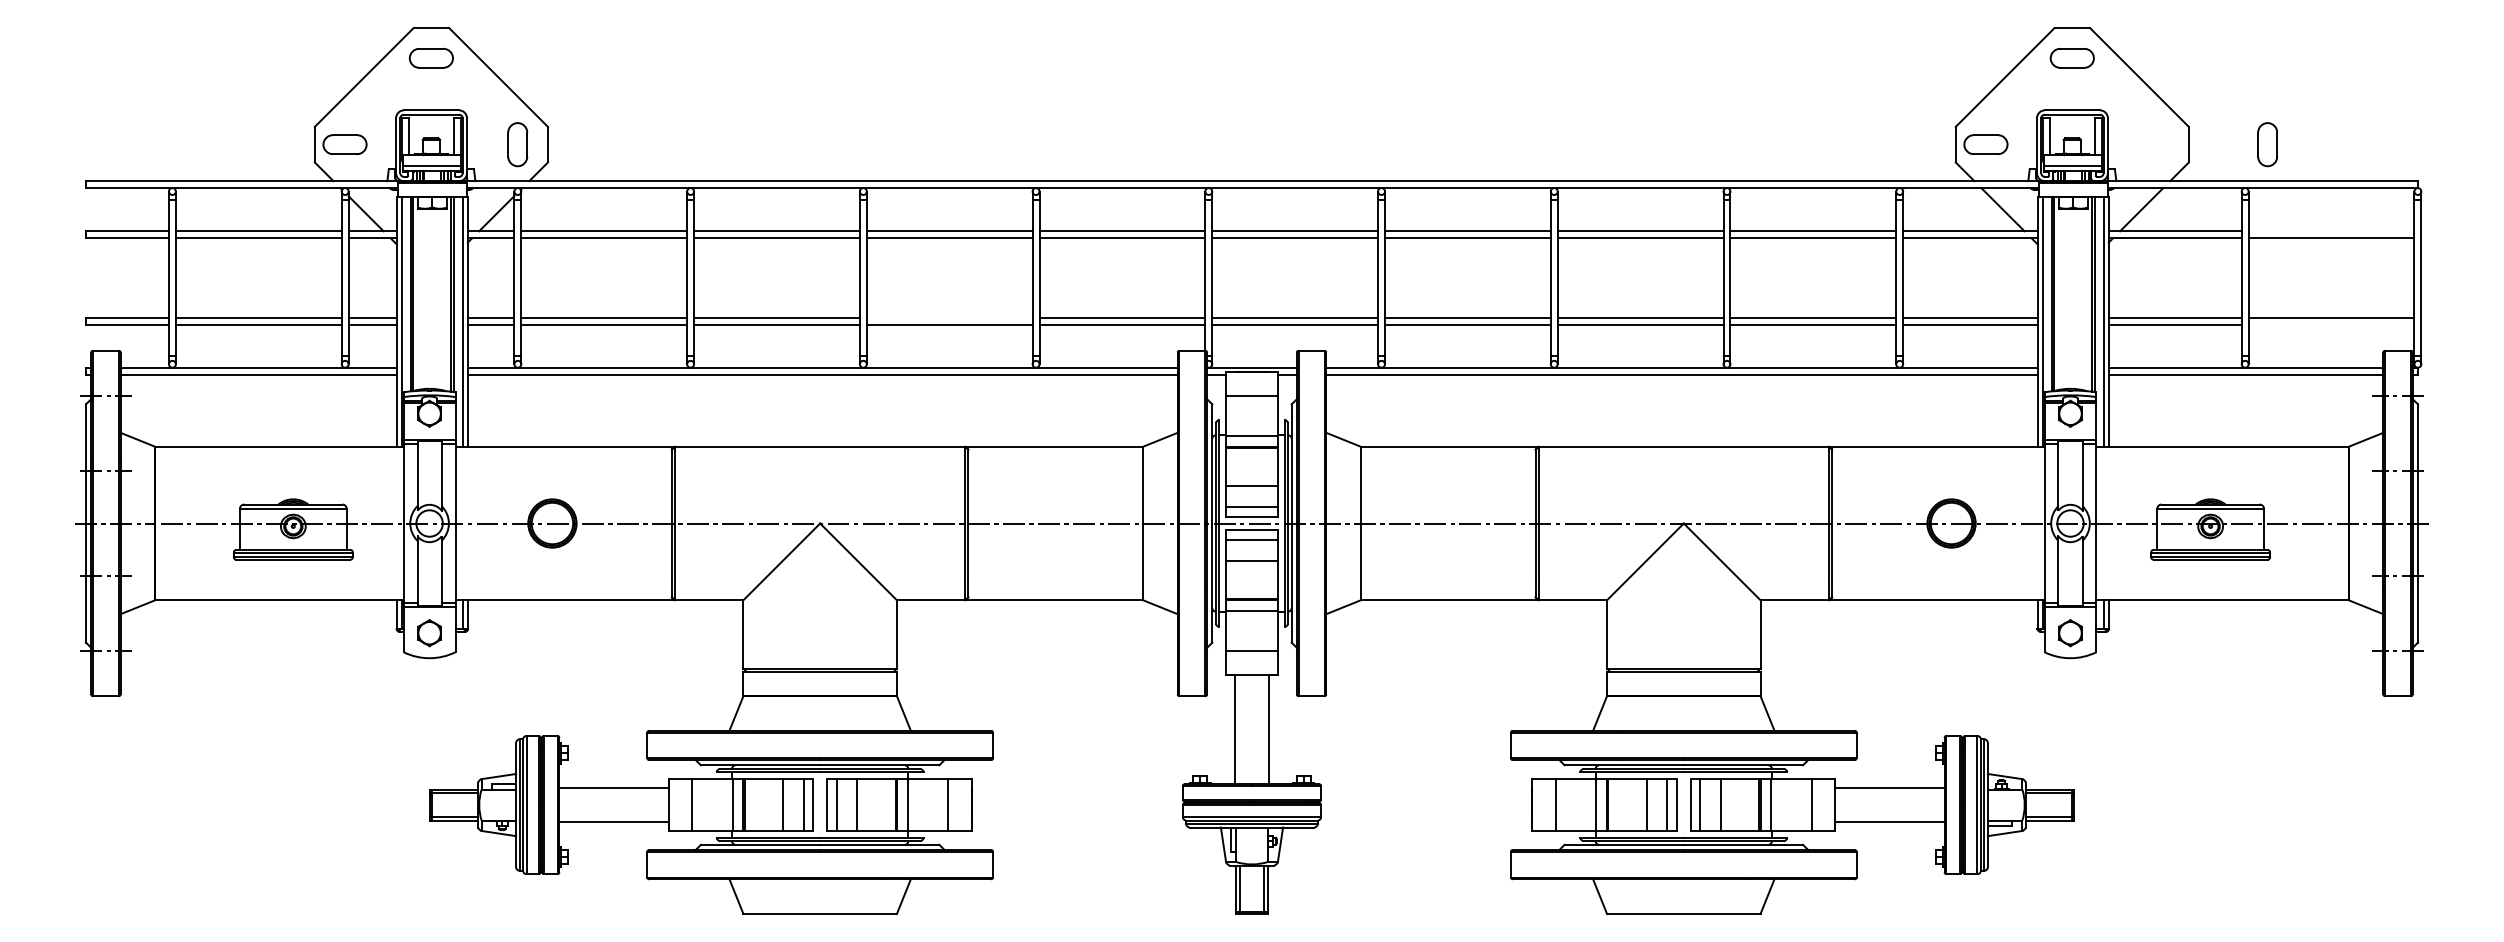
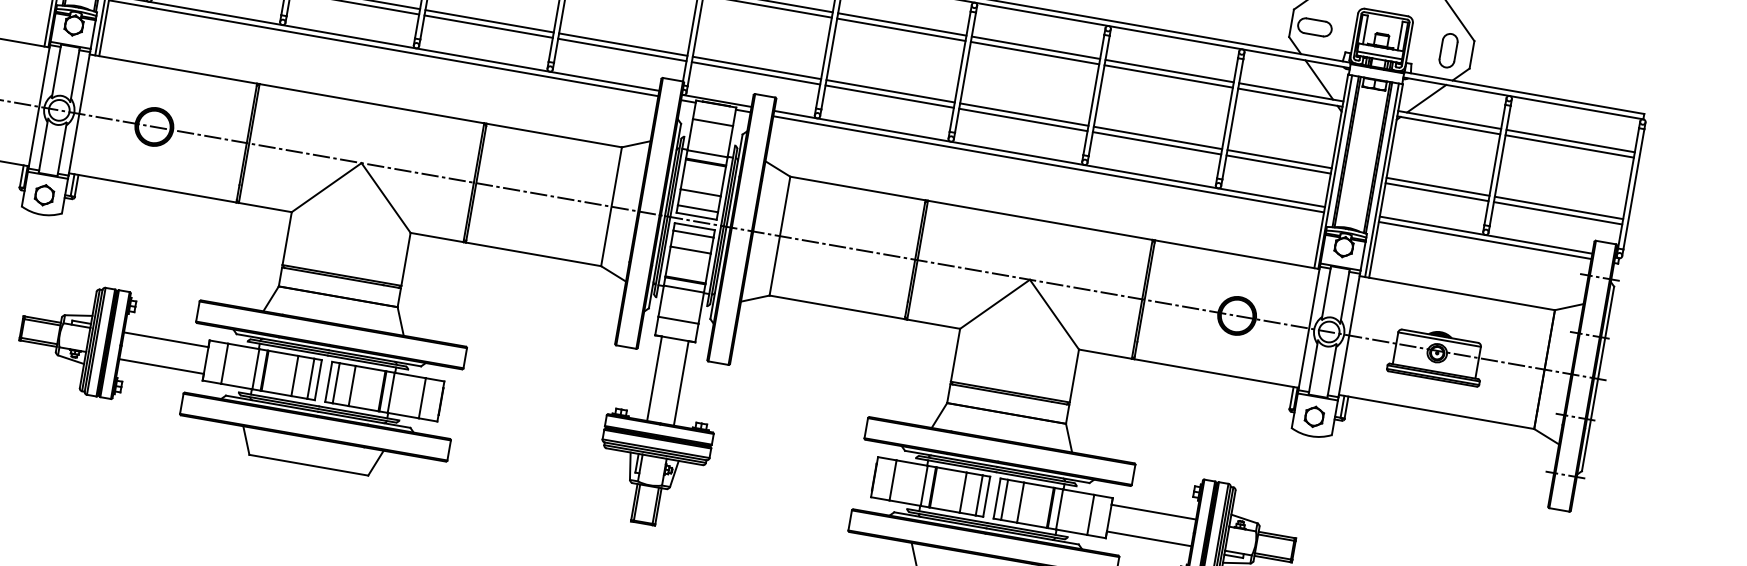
part: (2267, 144) -> (1448, 50), moved
line: (2331, 231) -> (1570, 141), added
line: (949, 317) -> (489, 21), added
line: (2331, 324) -> (1558, 213), added

